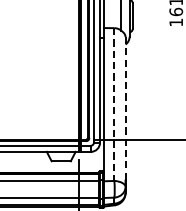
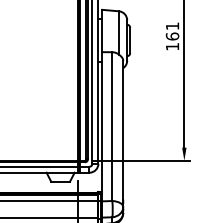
line: (114, 105) -> (112, 127), dashed -> solid
line: (125, 107) -> (123, 129), dashed -> solid

